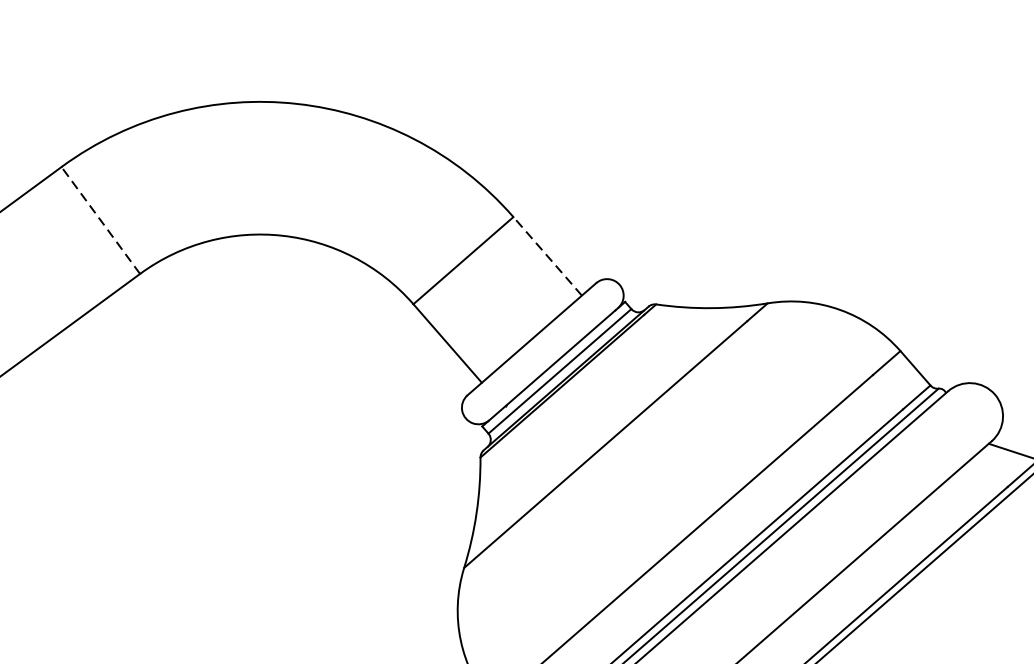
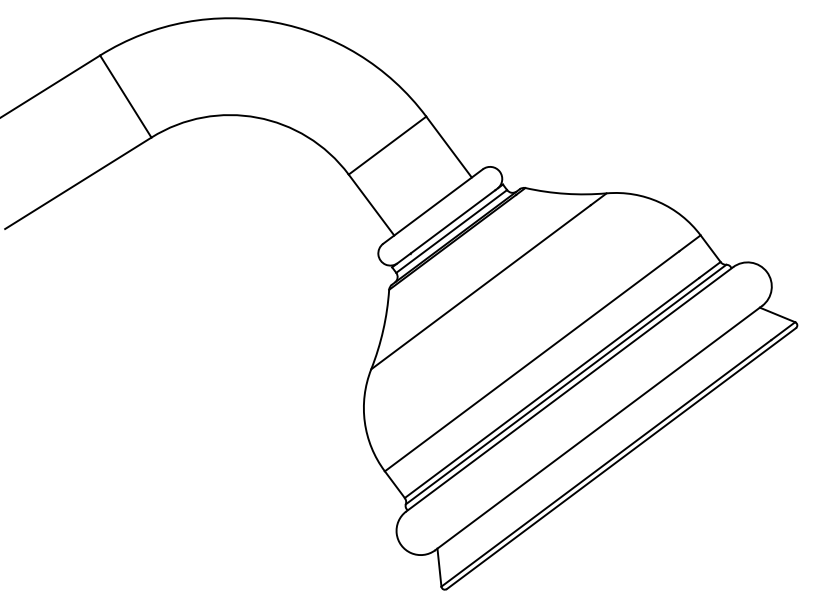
line: (100, 220) -> (125, 96), dashed -> solid
line: (546, 255) -> (448, 146), dashed -> solid

